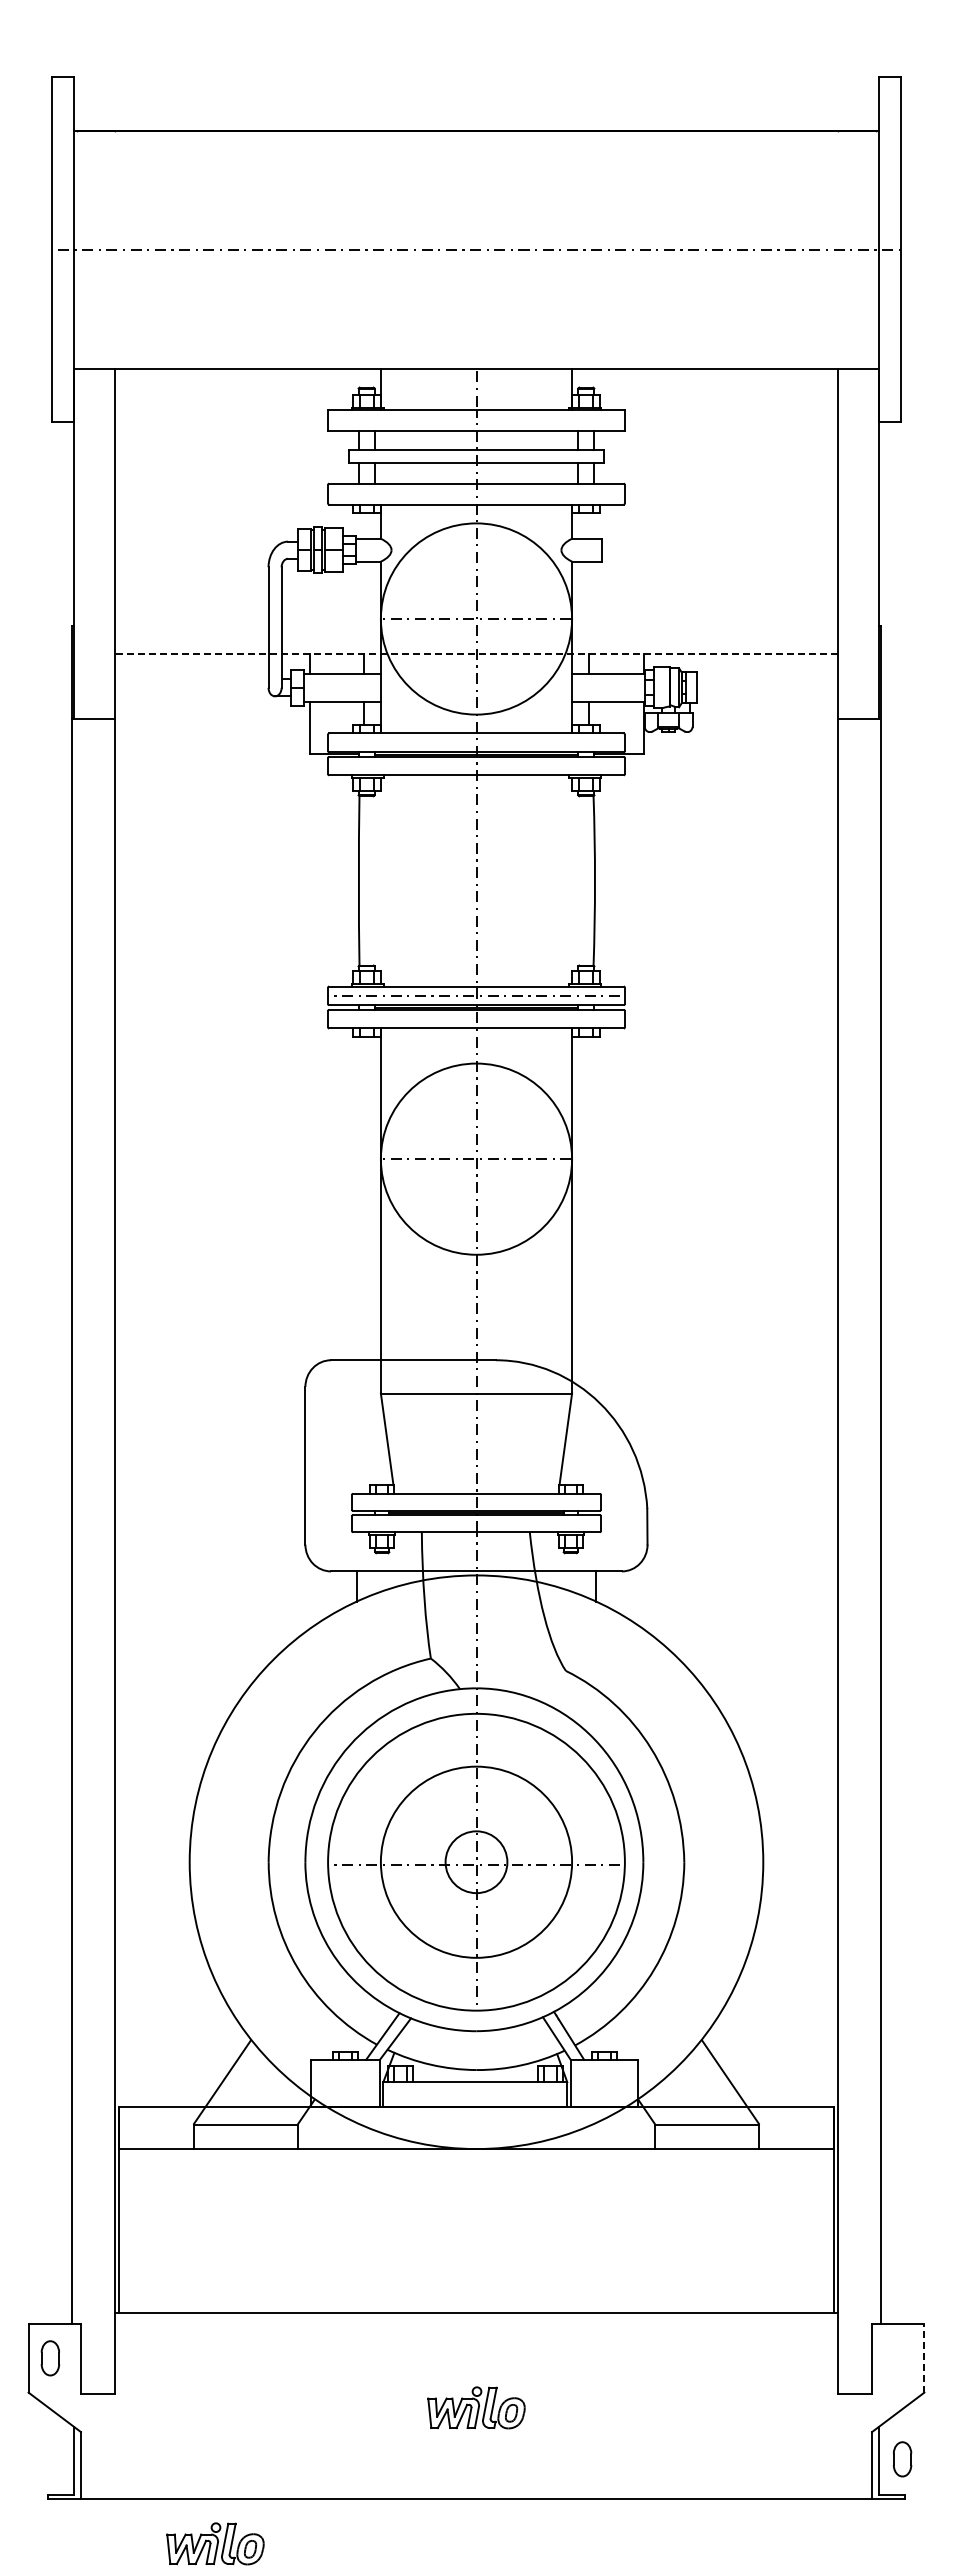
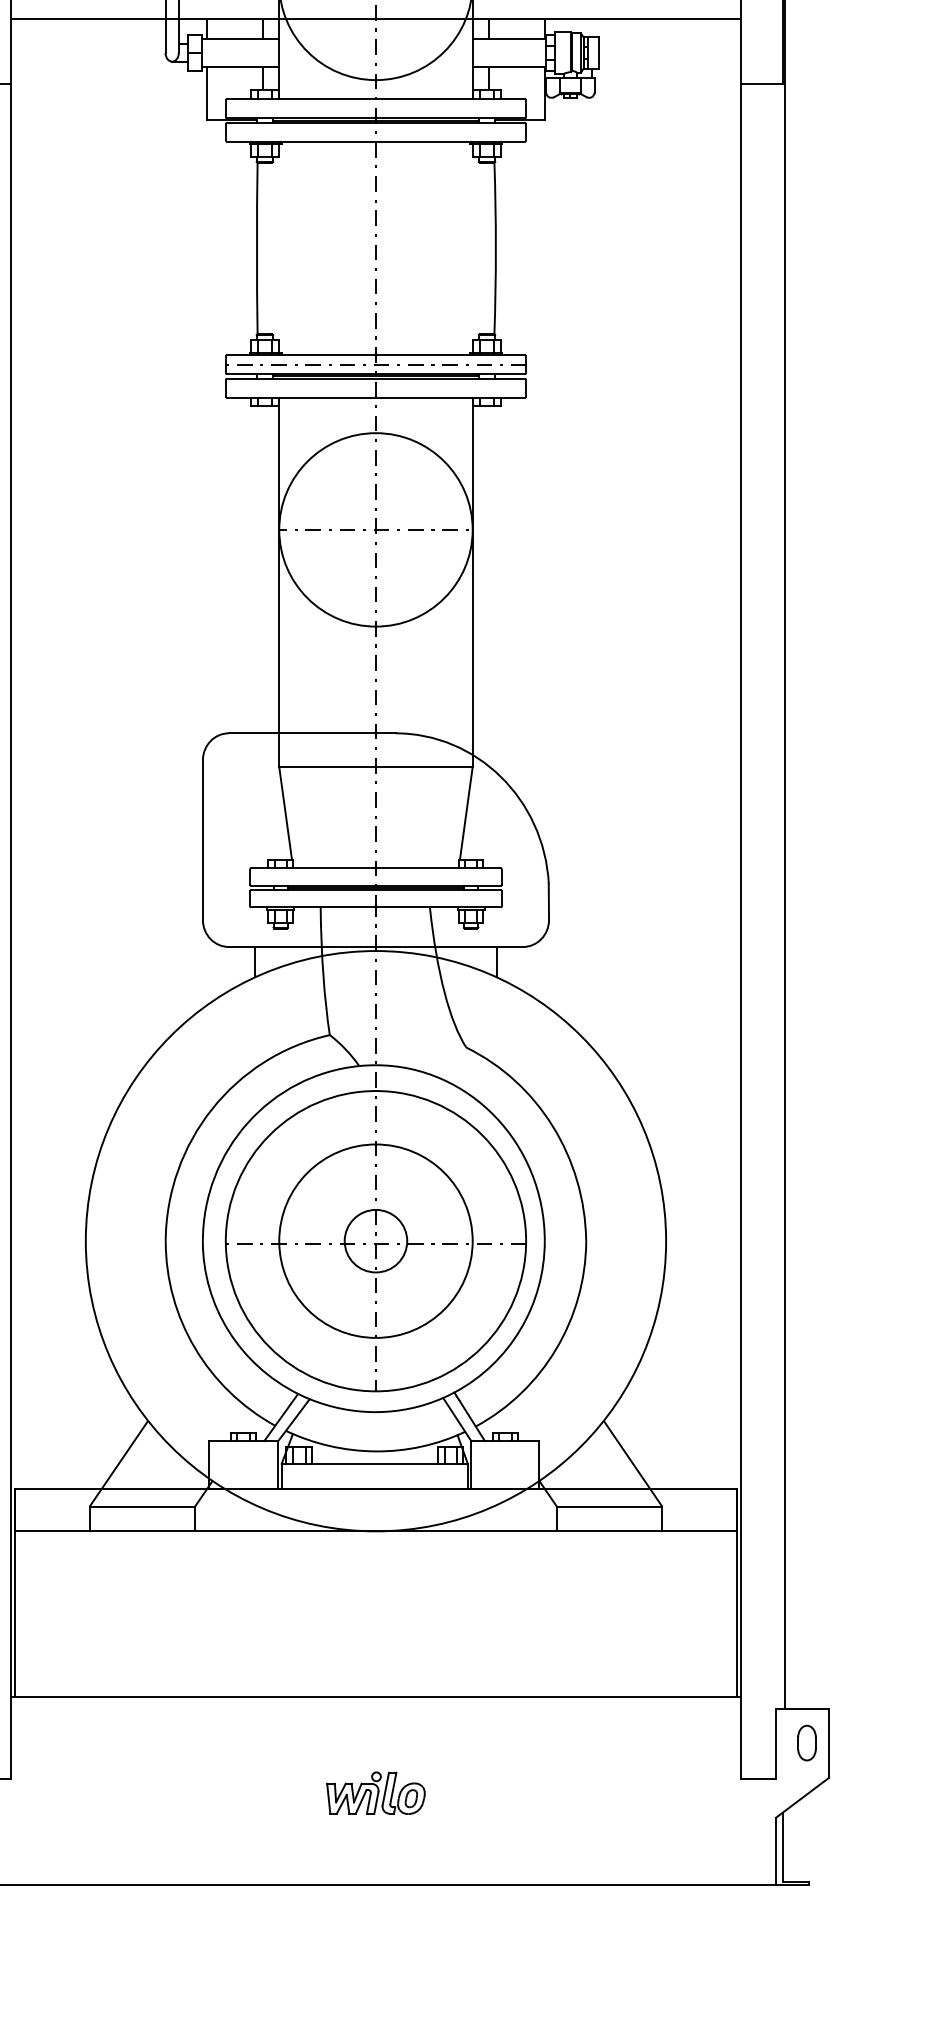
line: (476, 653) -> (375, 18), dashed -> solid
line: (924, 2357) -> (829, 1742), dashed -> solid
part: (902, 2459) -> (806, 1743), moved
part: (215, 2543) -> (111, 1930), removed

